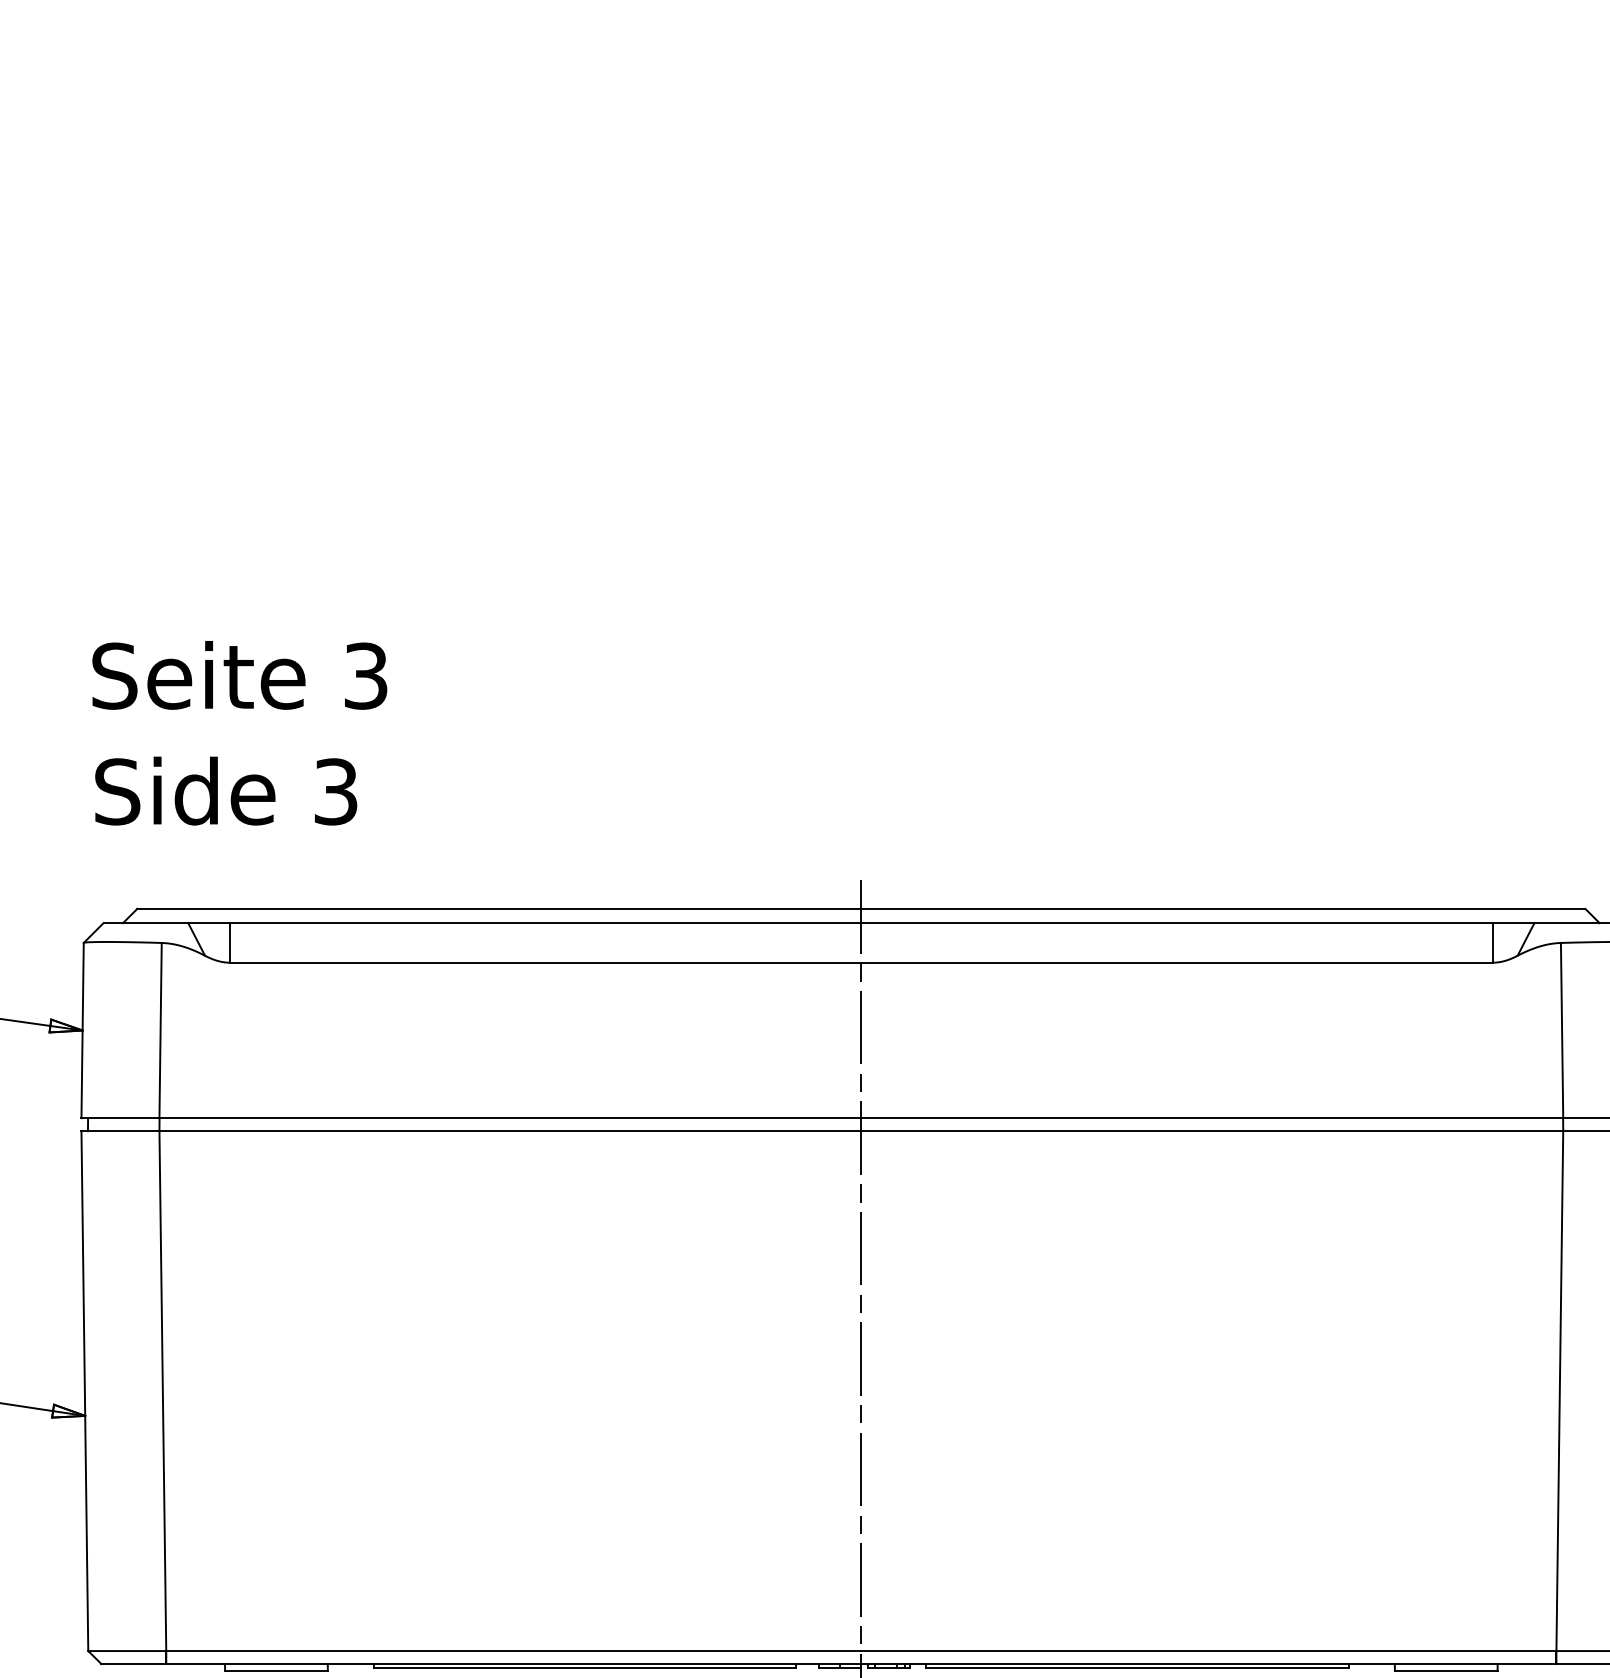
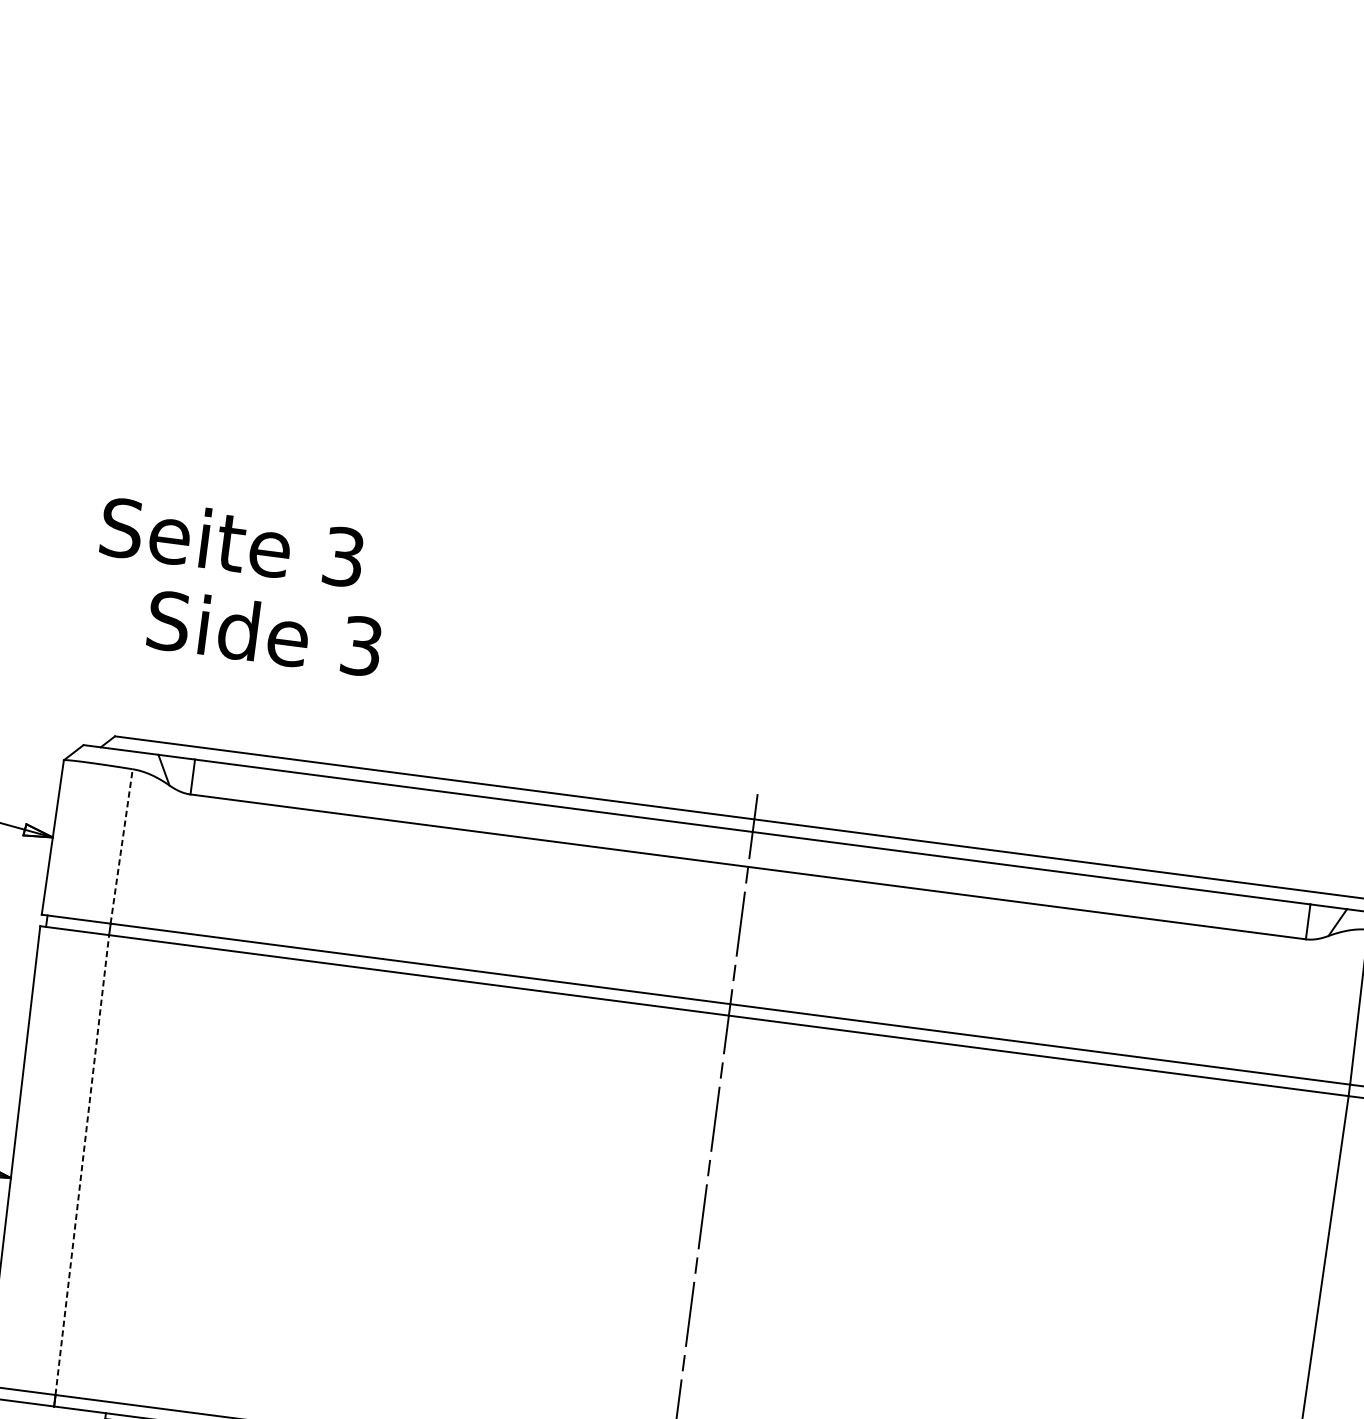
text: (226, 790) -> (265, 632), moved
line: (160, 1030) -> (121, 846), solid -> dashed
line: (162, 1391) -> (81, 1165), solid -> dashed

